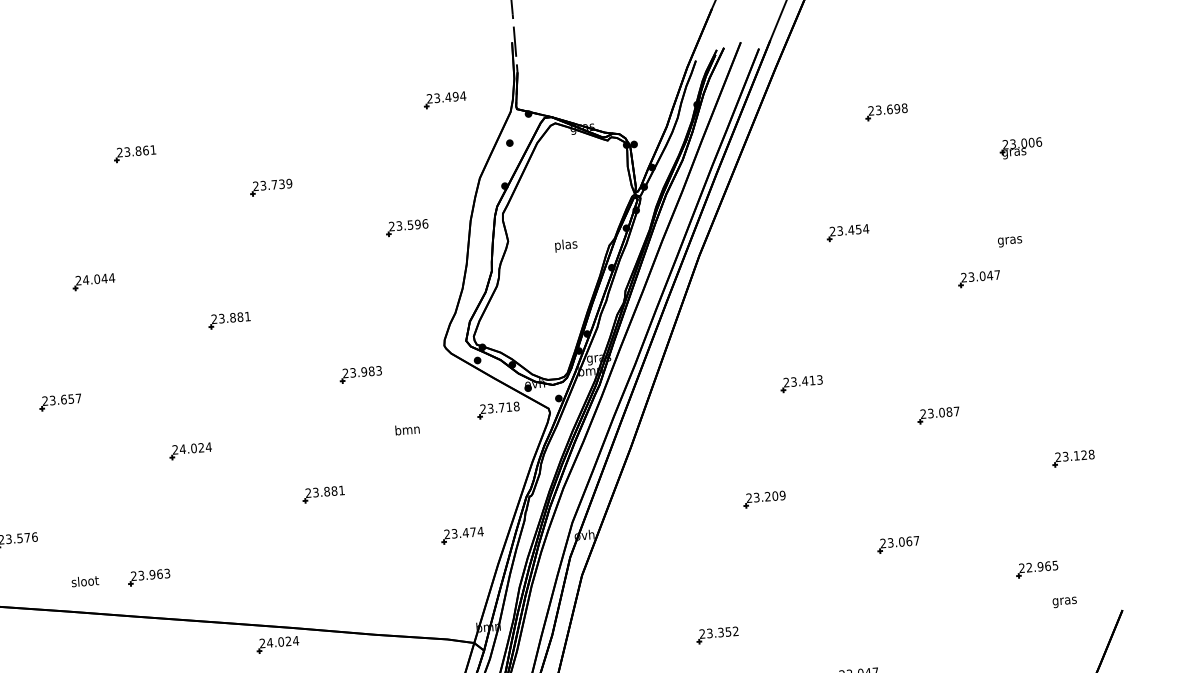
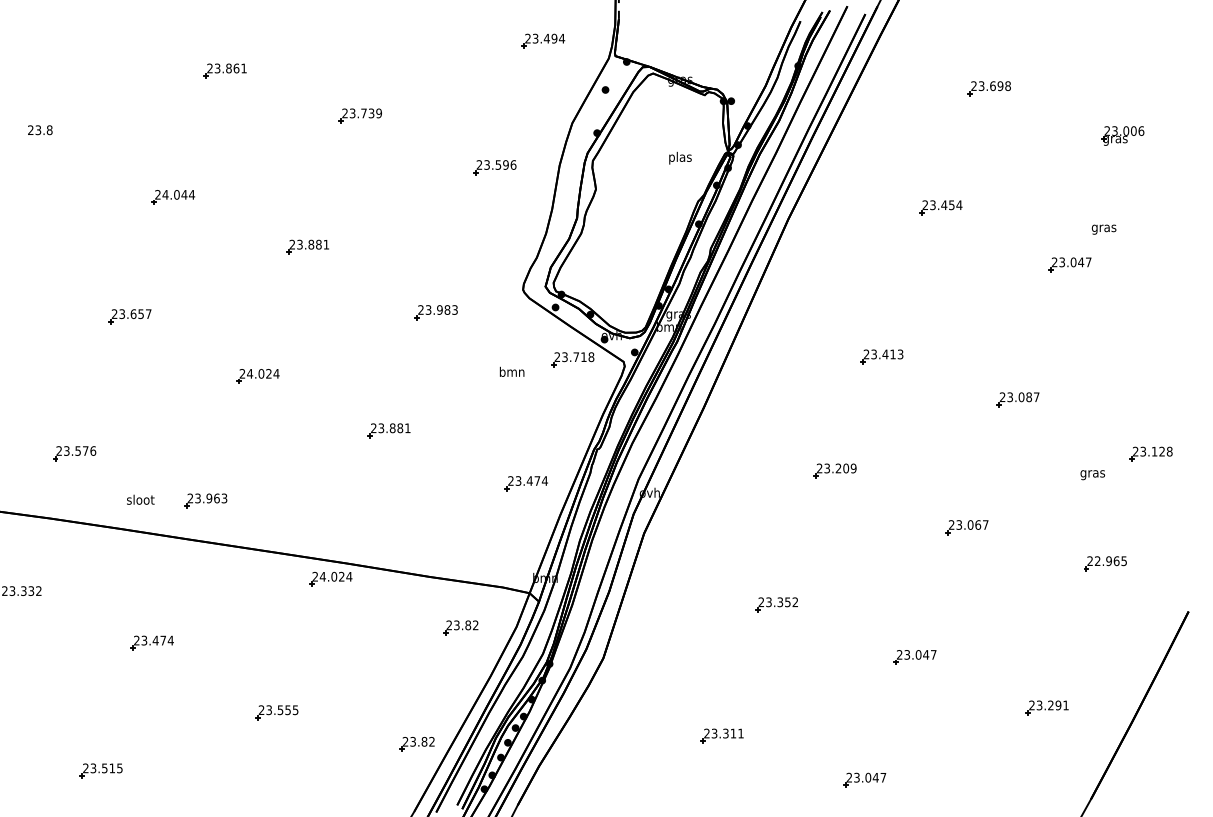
text: (566, 245) -> (680, 158), moved
text: (406, 429) -> (511, 371), moved
text: (1064, 602) -> (1092, 475), moved

